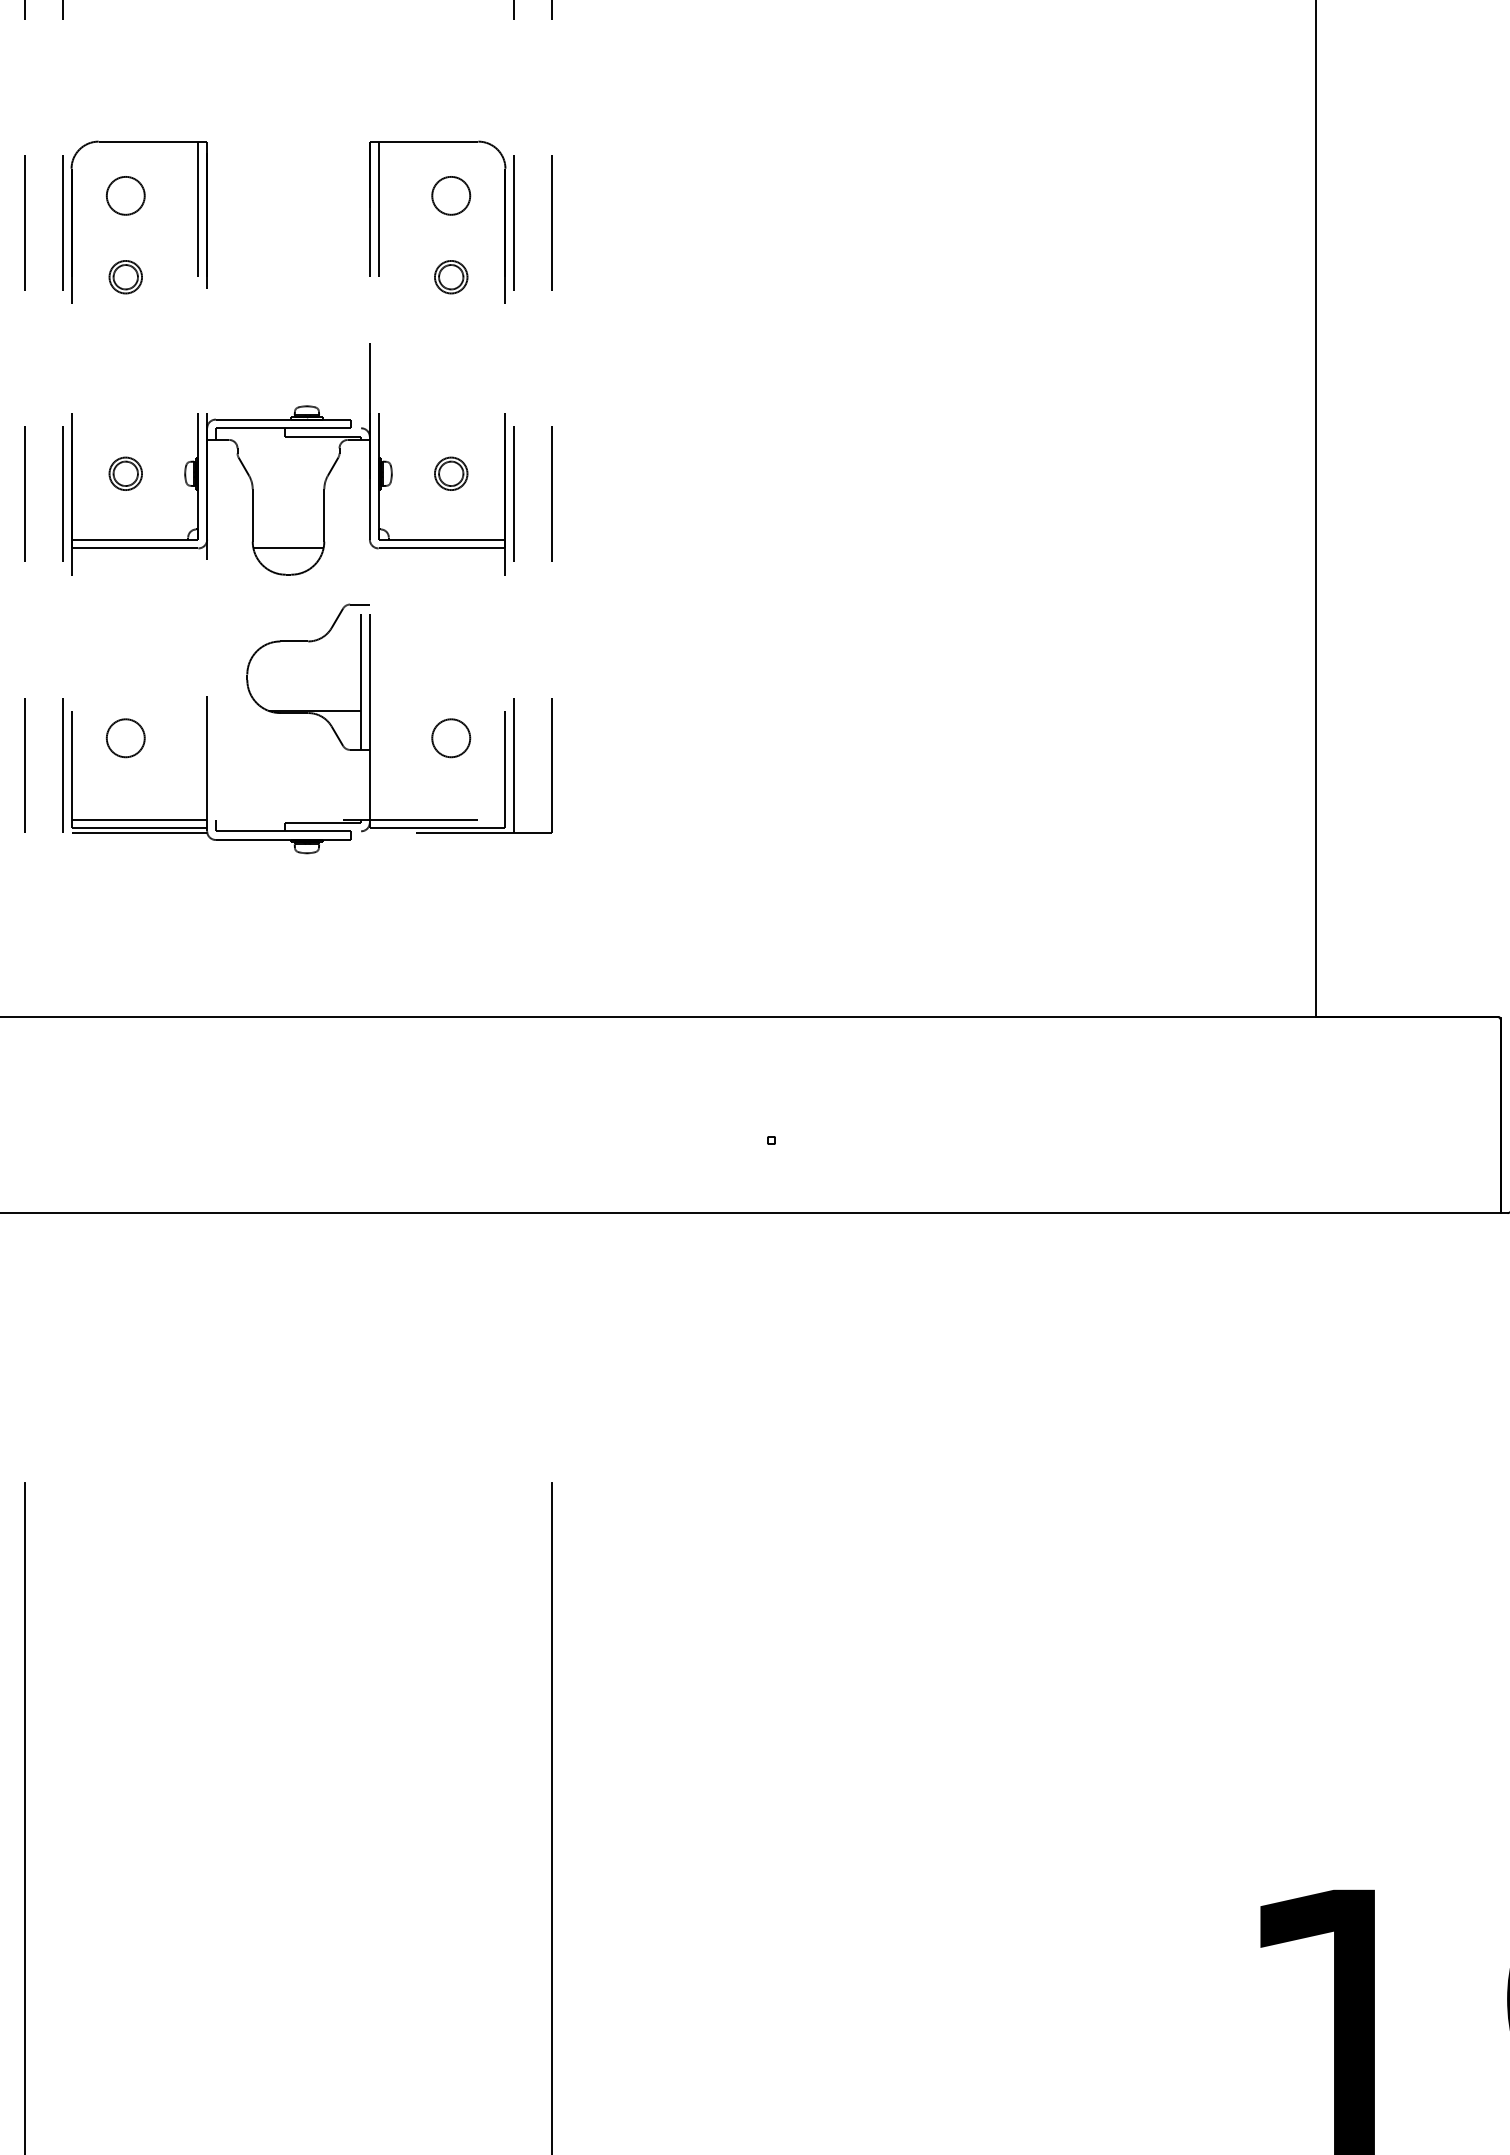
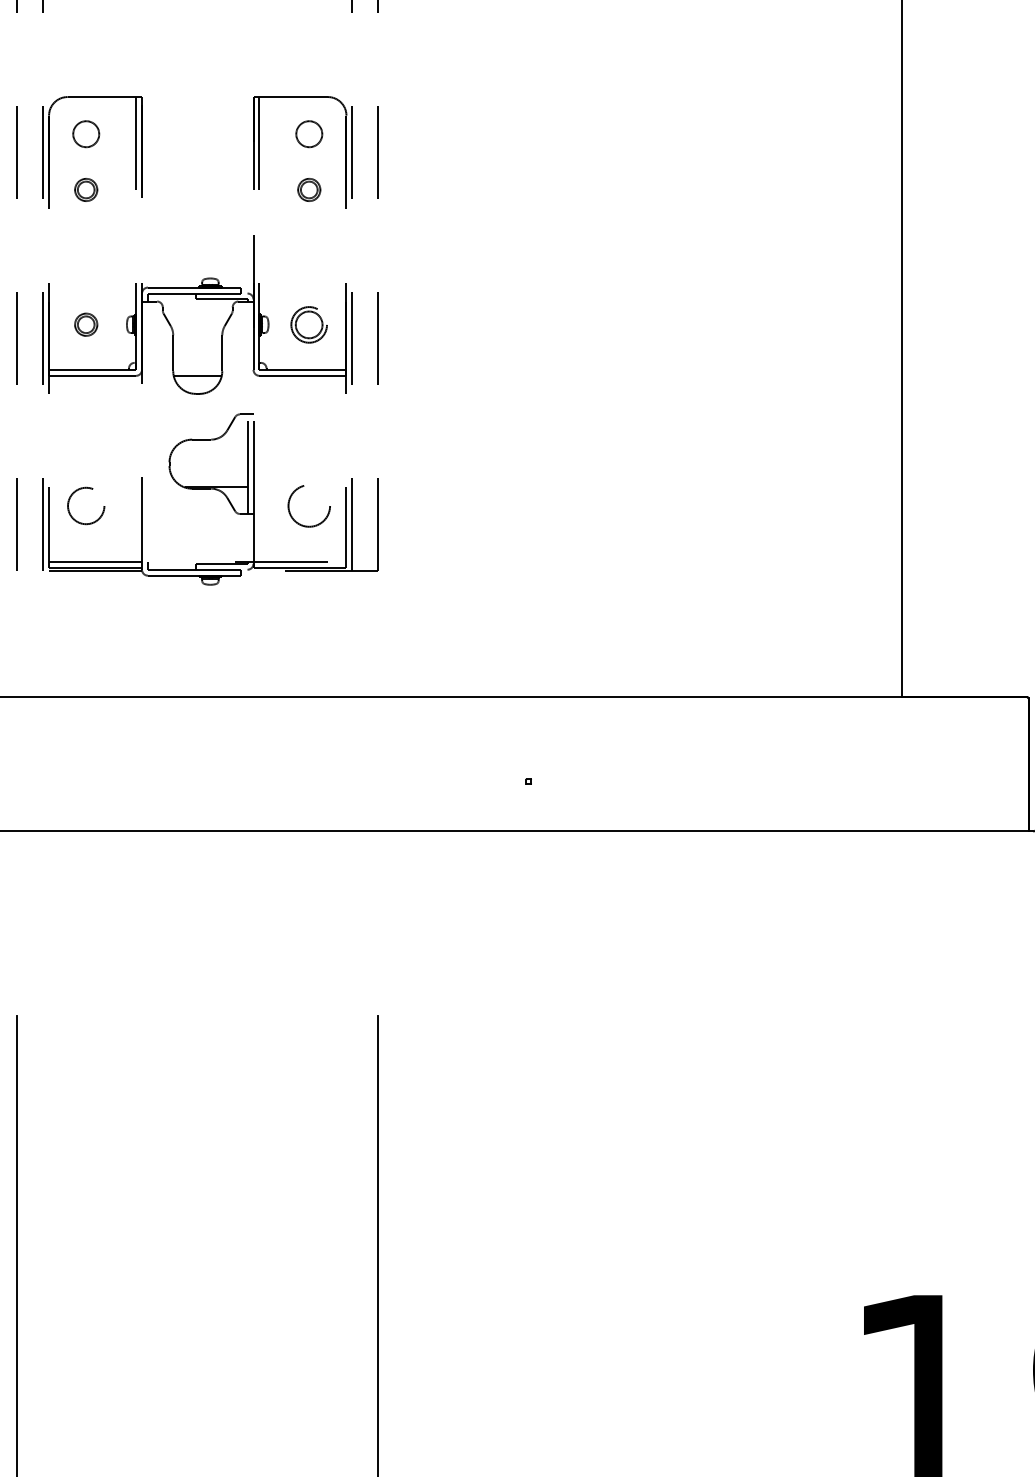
part: (451, 473) -> (309, 324), size x1.6
circle: (126, 737) -> (86, 505), size x1.4
circle: (451, 737) -> (309, 505), size x1.6

